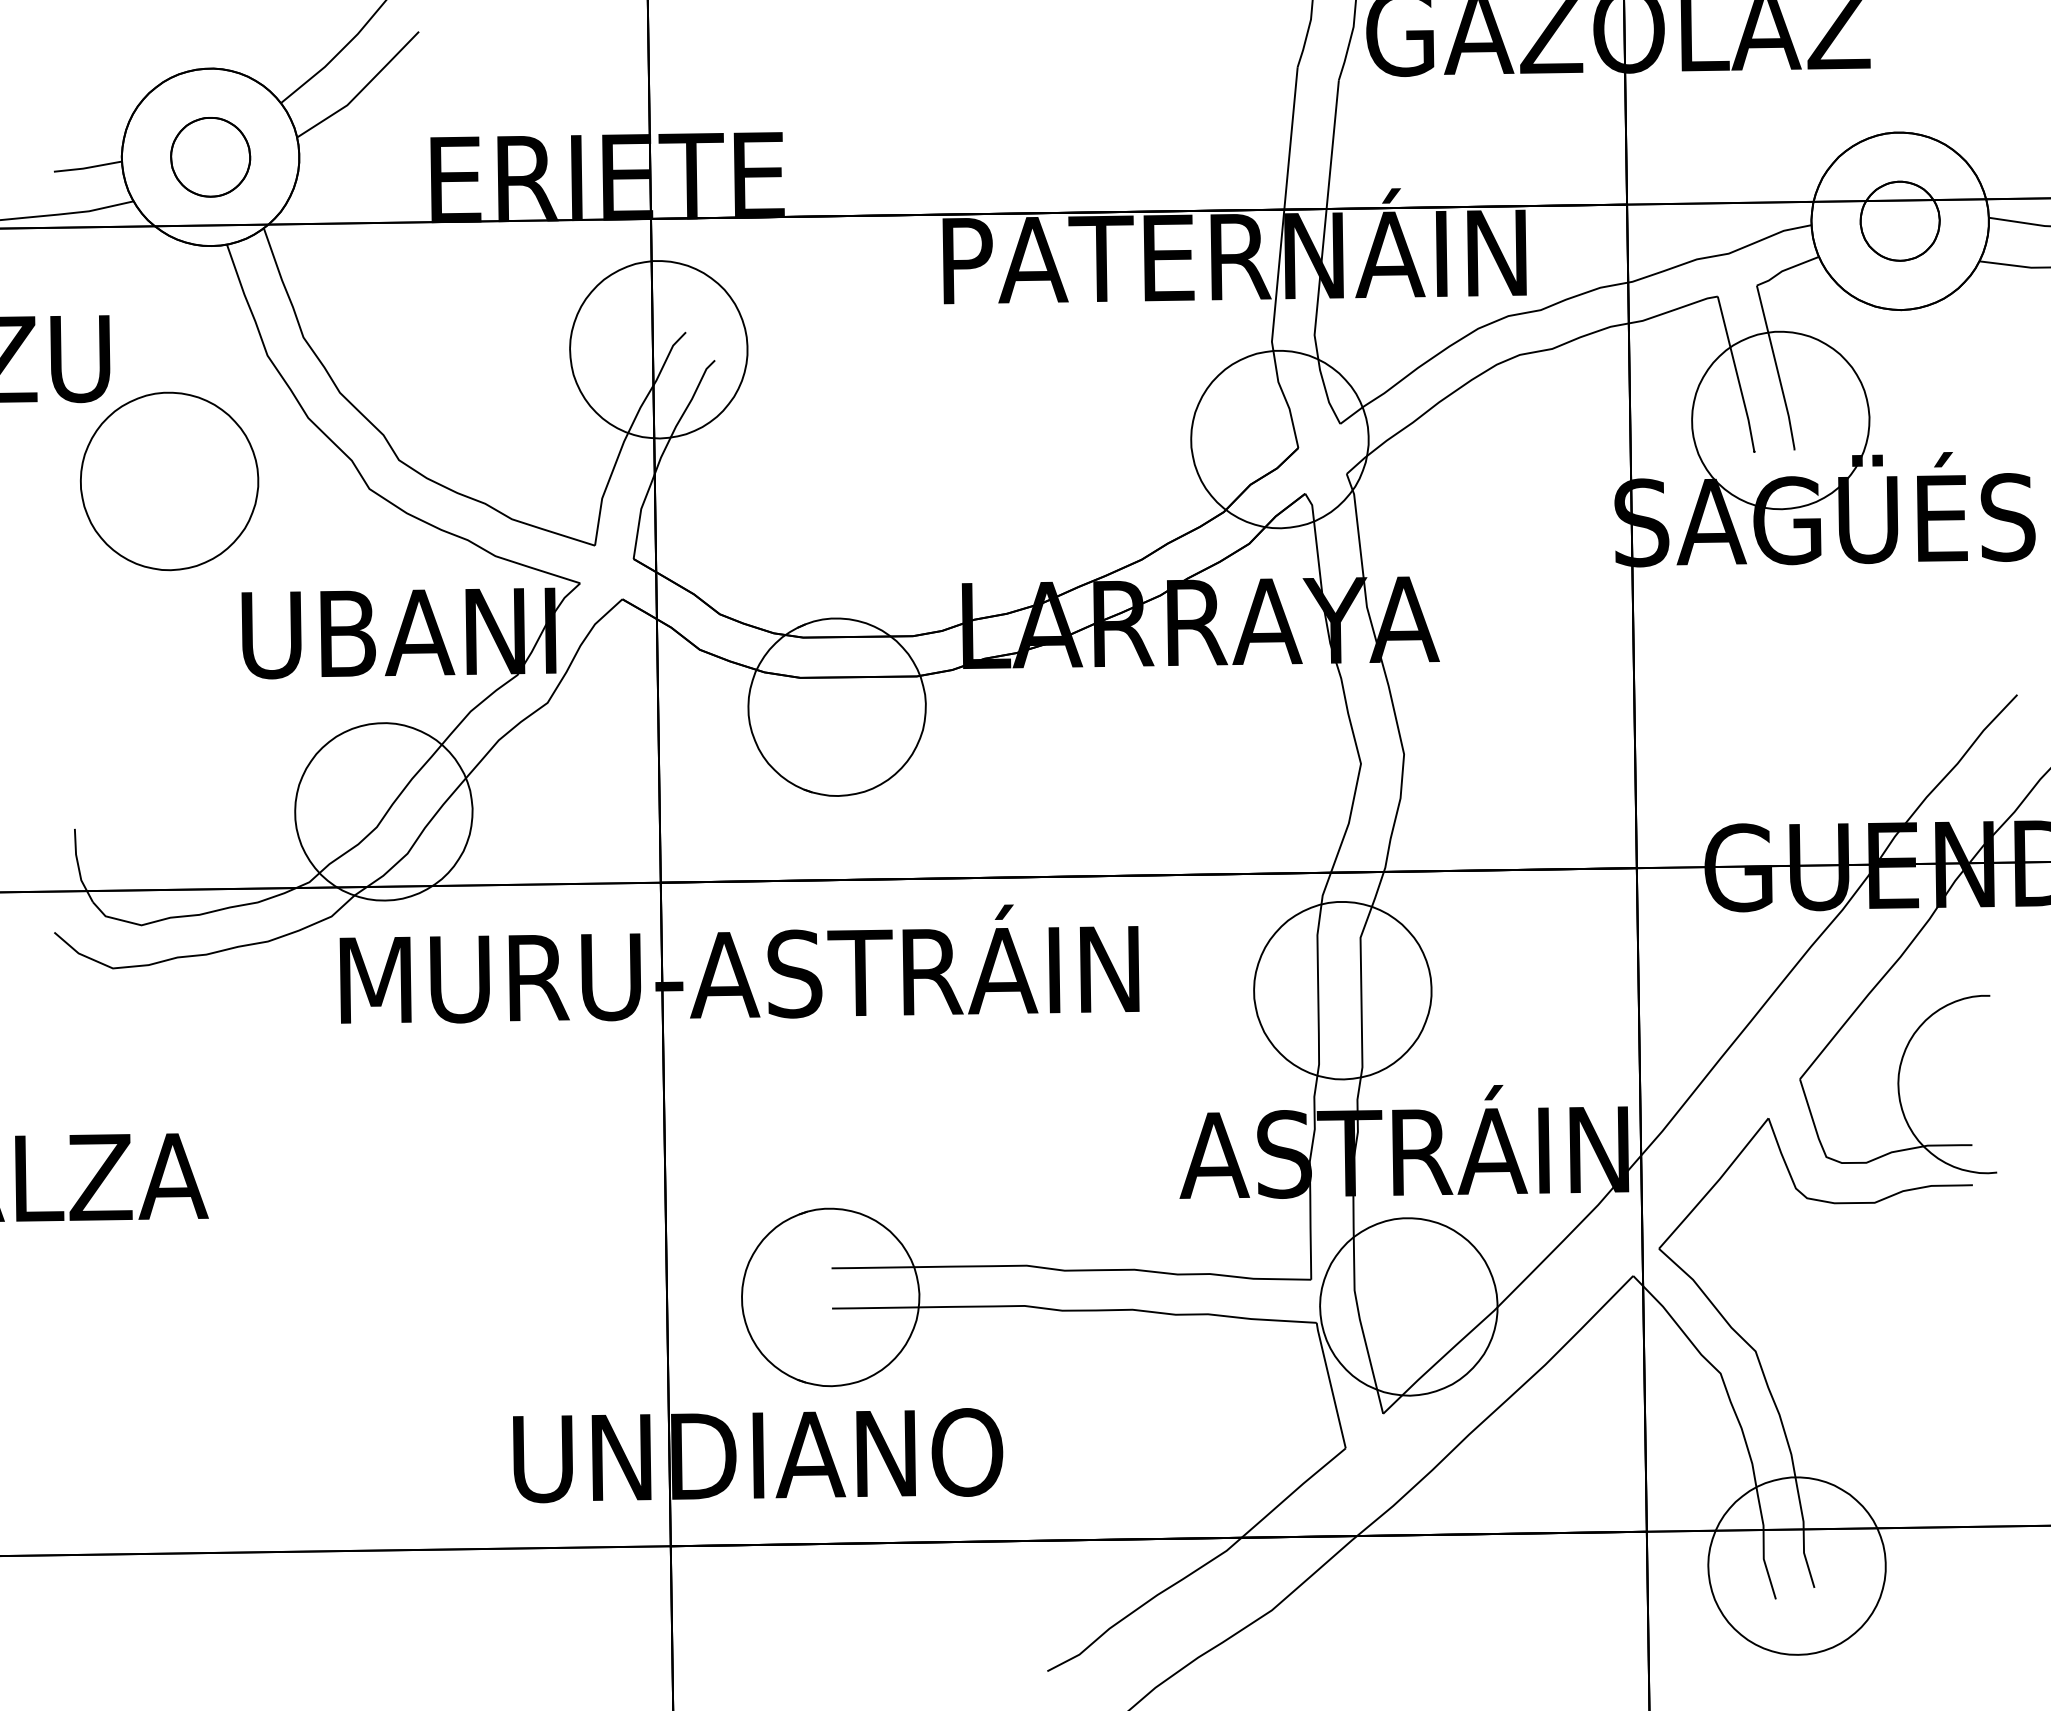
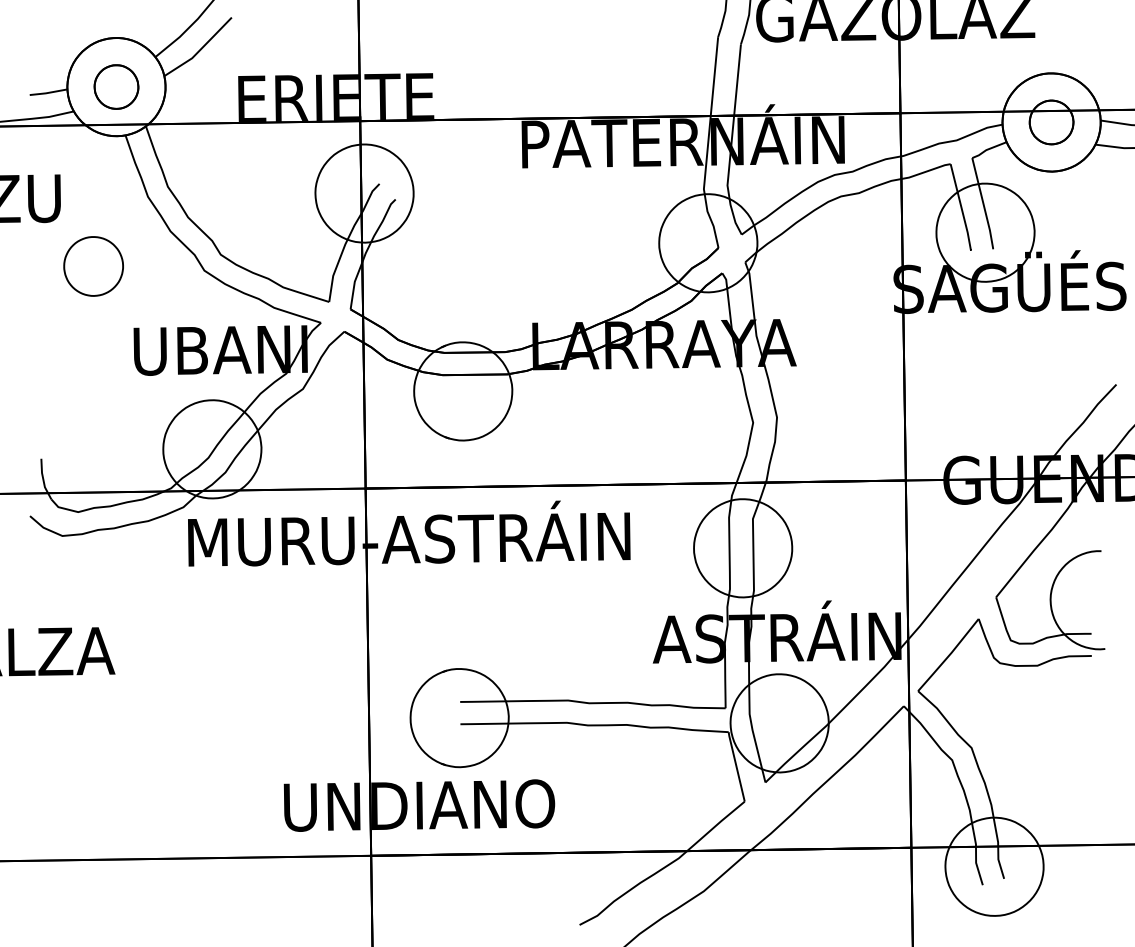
part: (169, 481) -> (93, 266), size x0.6

